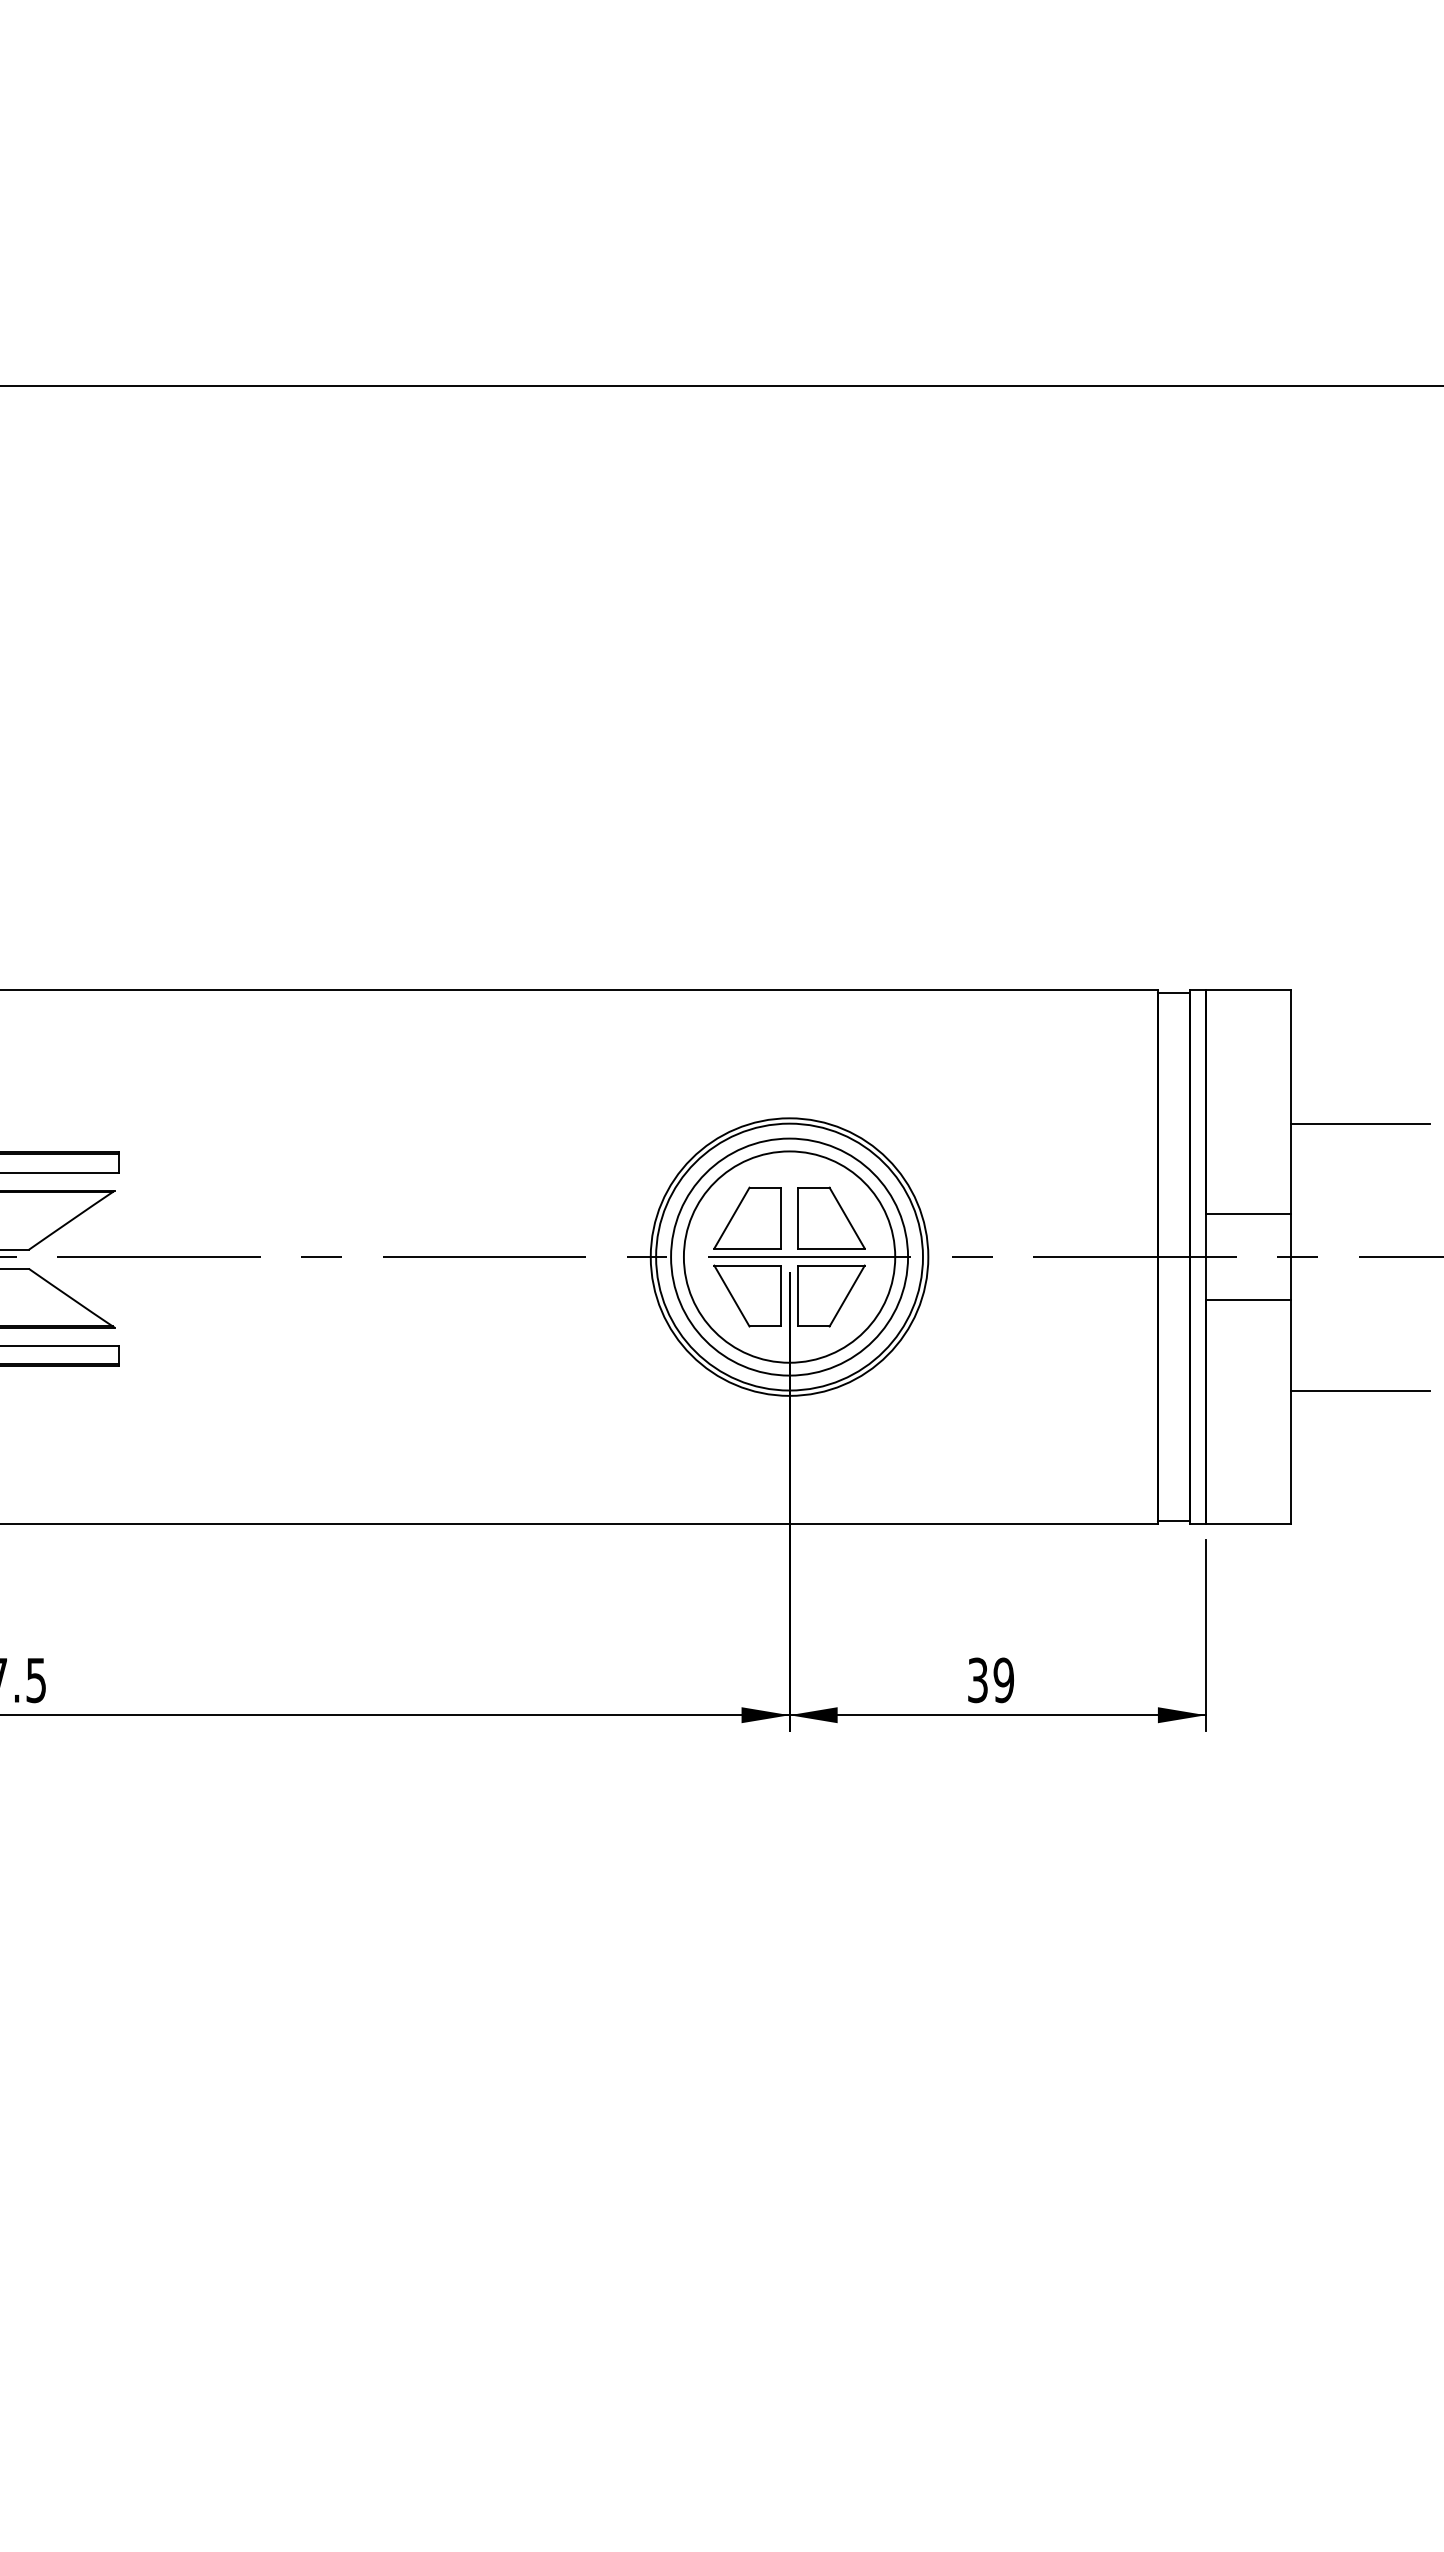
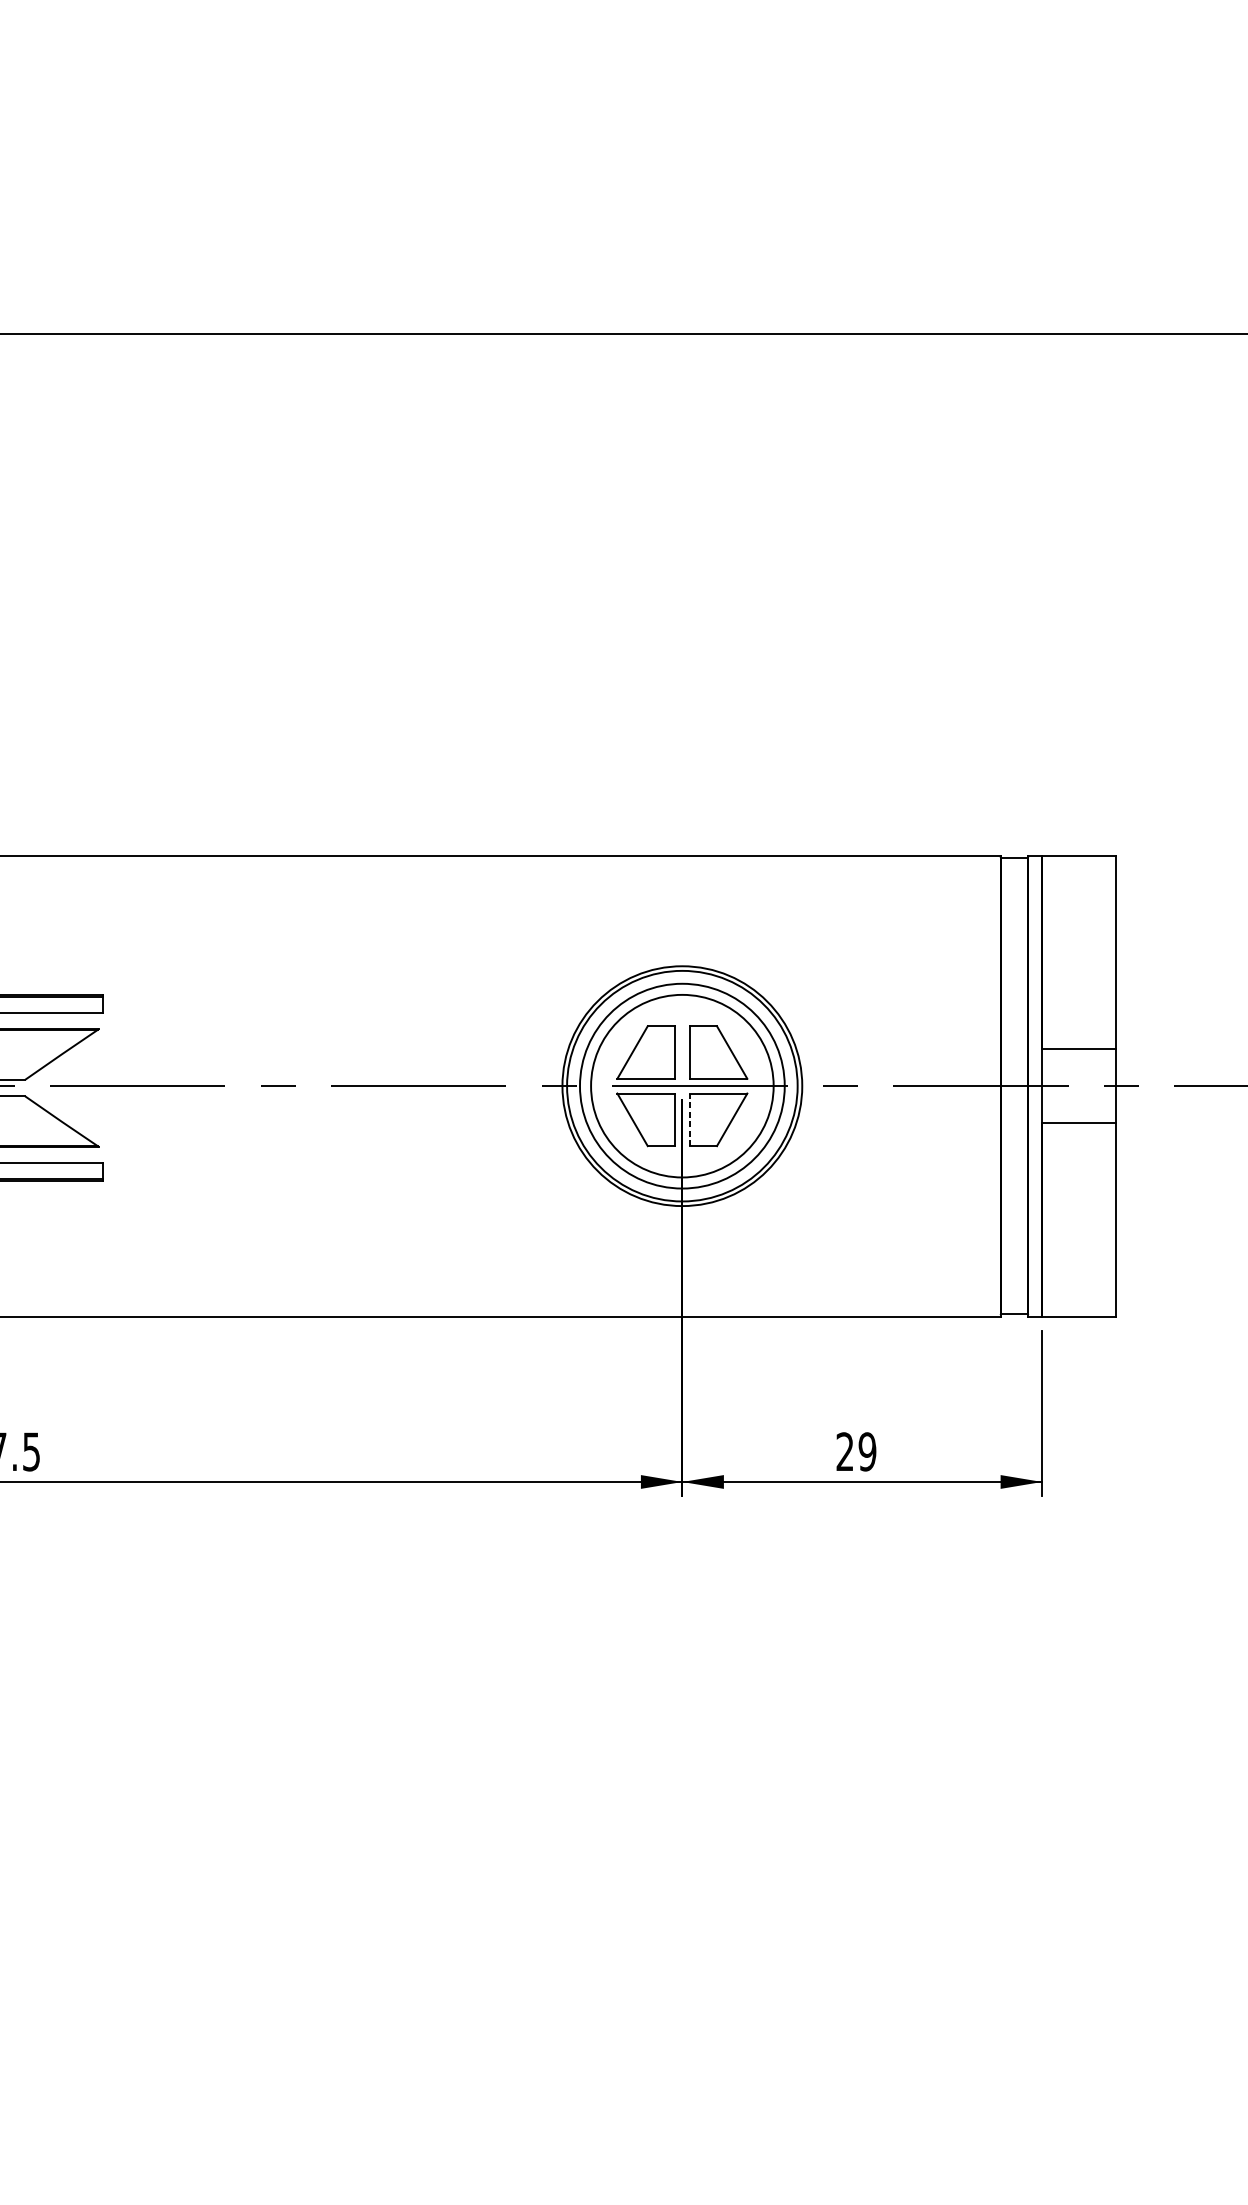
line: (1360, 1123) -> (1175, 970), removed
line: (798, 1295) -> (690, 1119), solid -> dashed
line: (1360, 1390) -> (1175, 1201), removed
text: (977, 1680) -> (844, 1451), 39 -> 29

